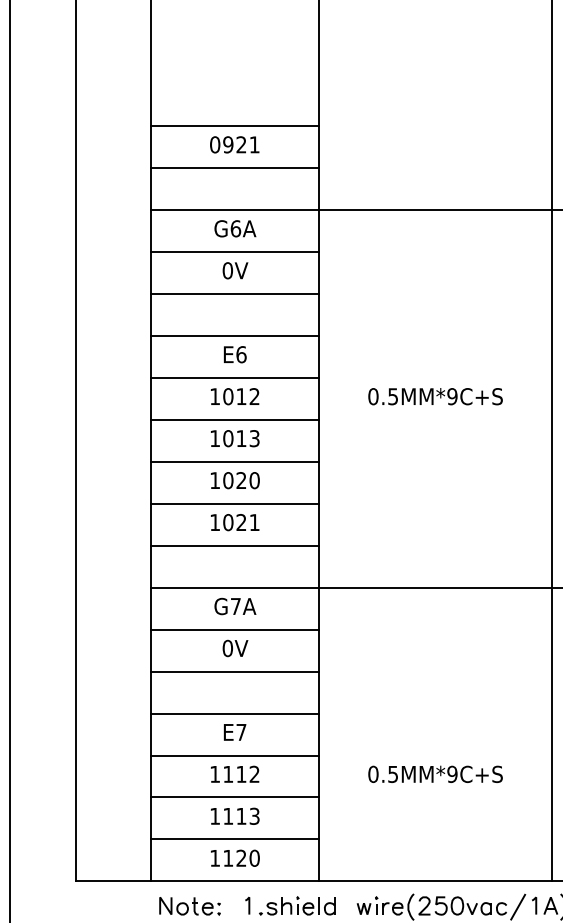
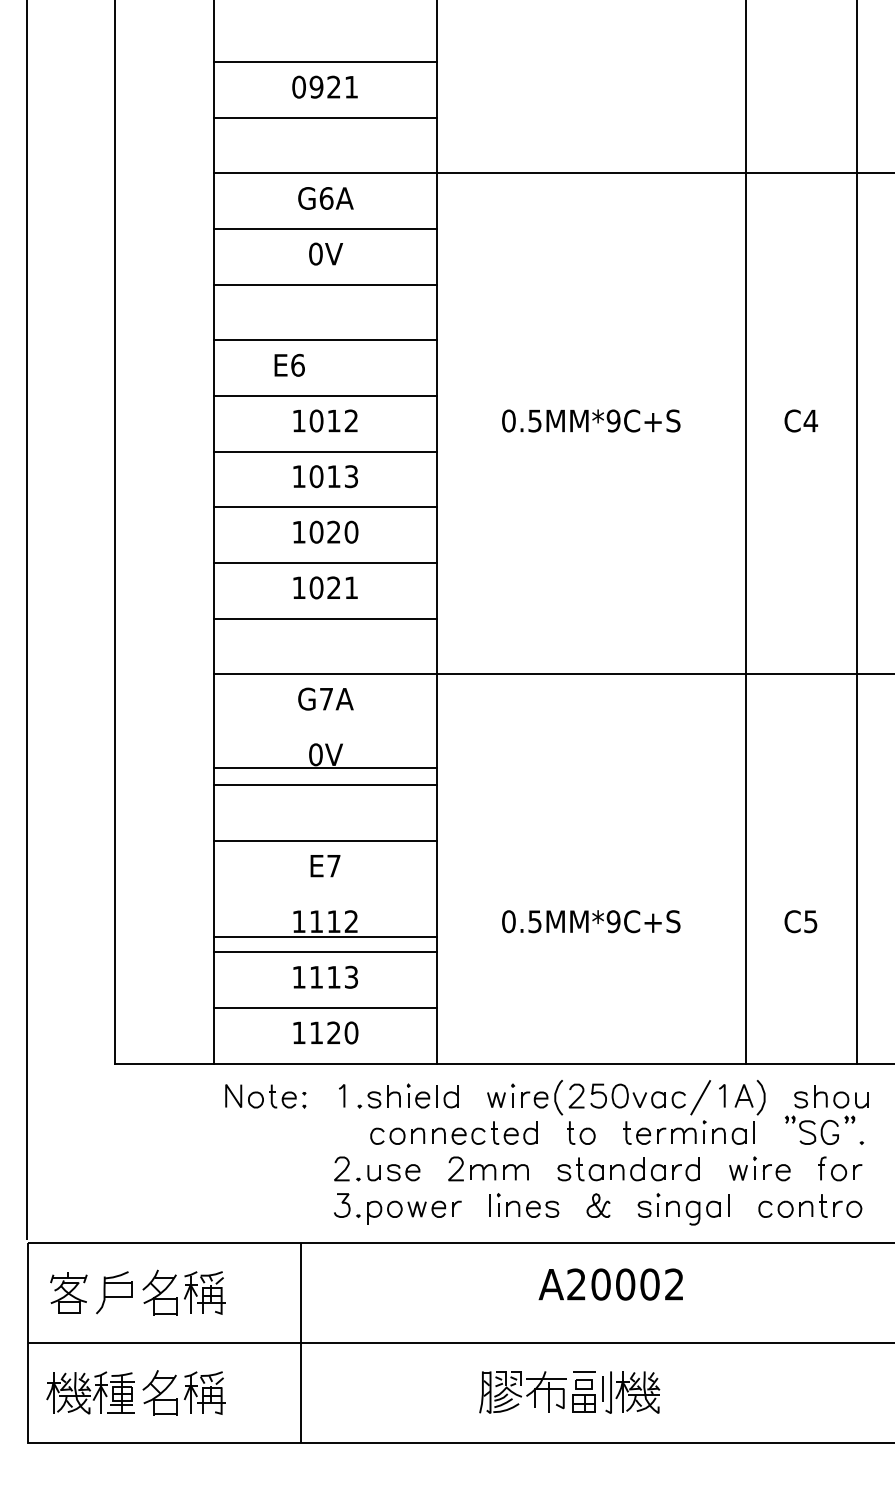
text: (235, 354) -> (289, 364), moved
line: (235, 629) -> (325, 767), moved
line: (235, 755) -> (325, 936), moved

